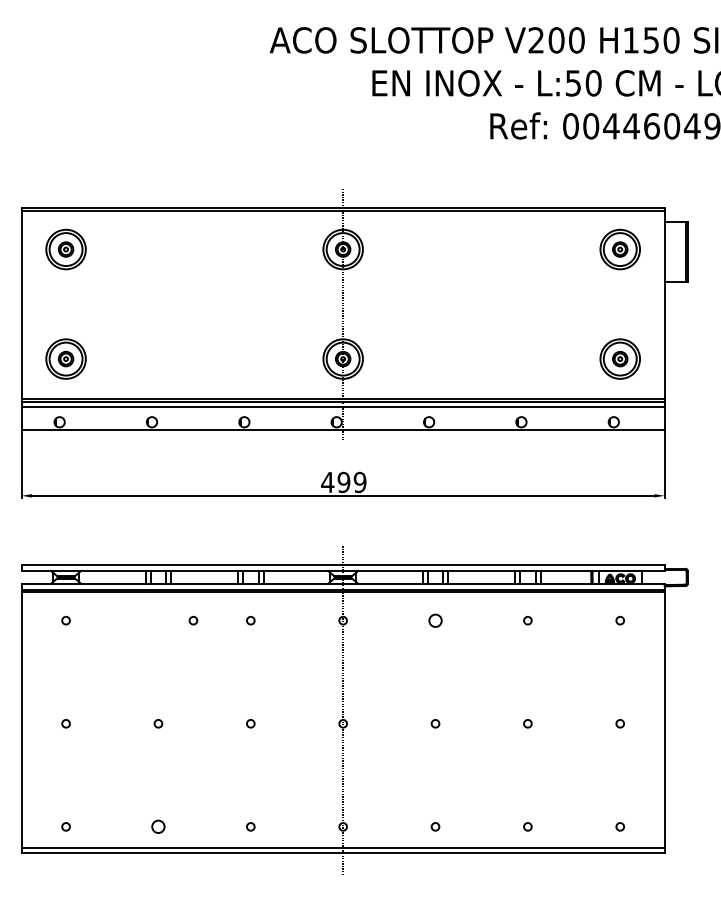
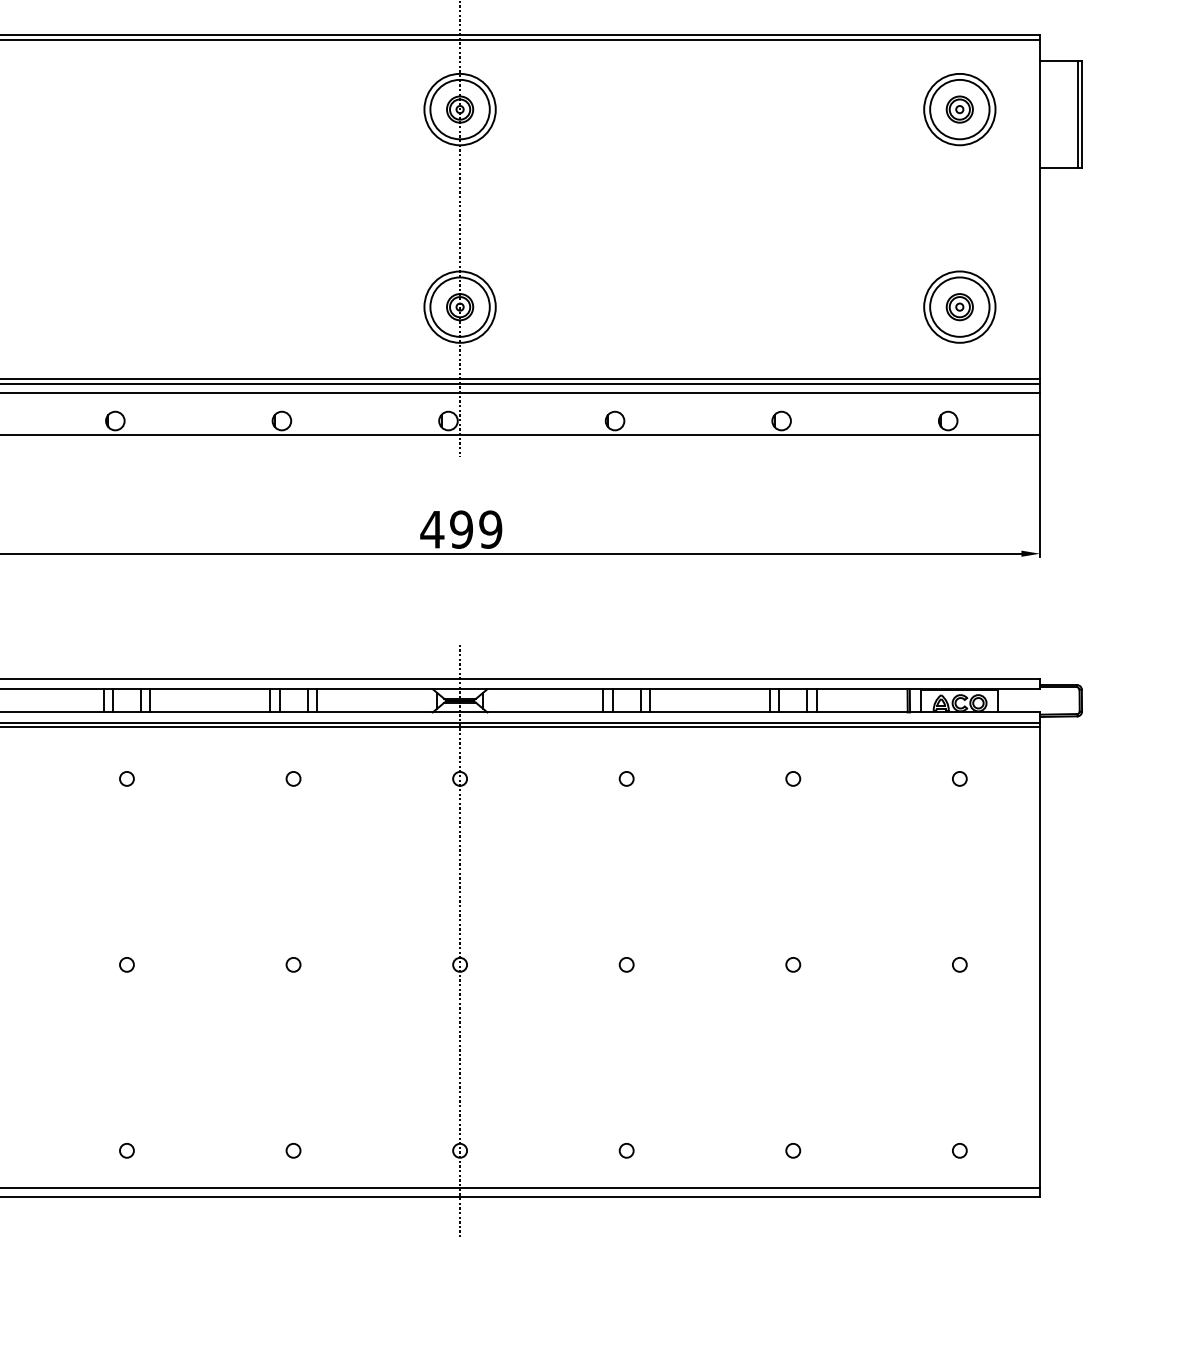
circle: (193, 620) -> (127, 778), moved
circle: (435, 620) -> (626, 778), size x0.62
circle: (158, 826) -> (127, 1150), size x0.62

